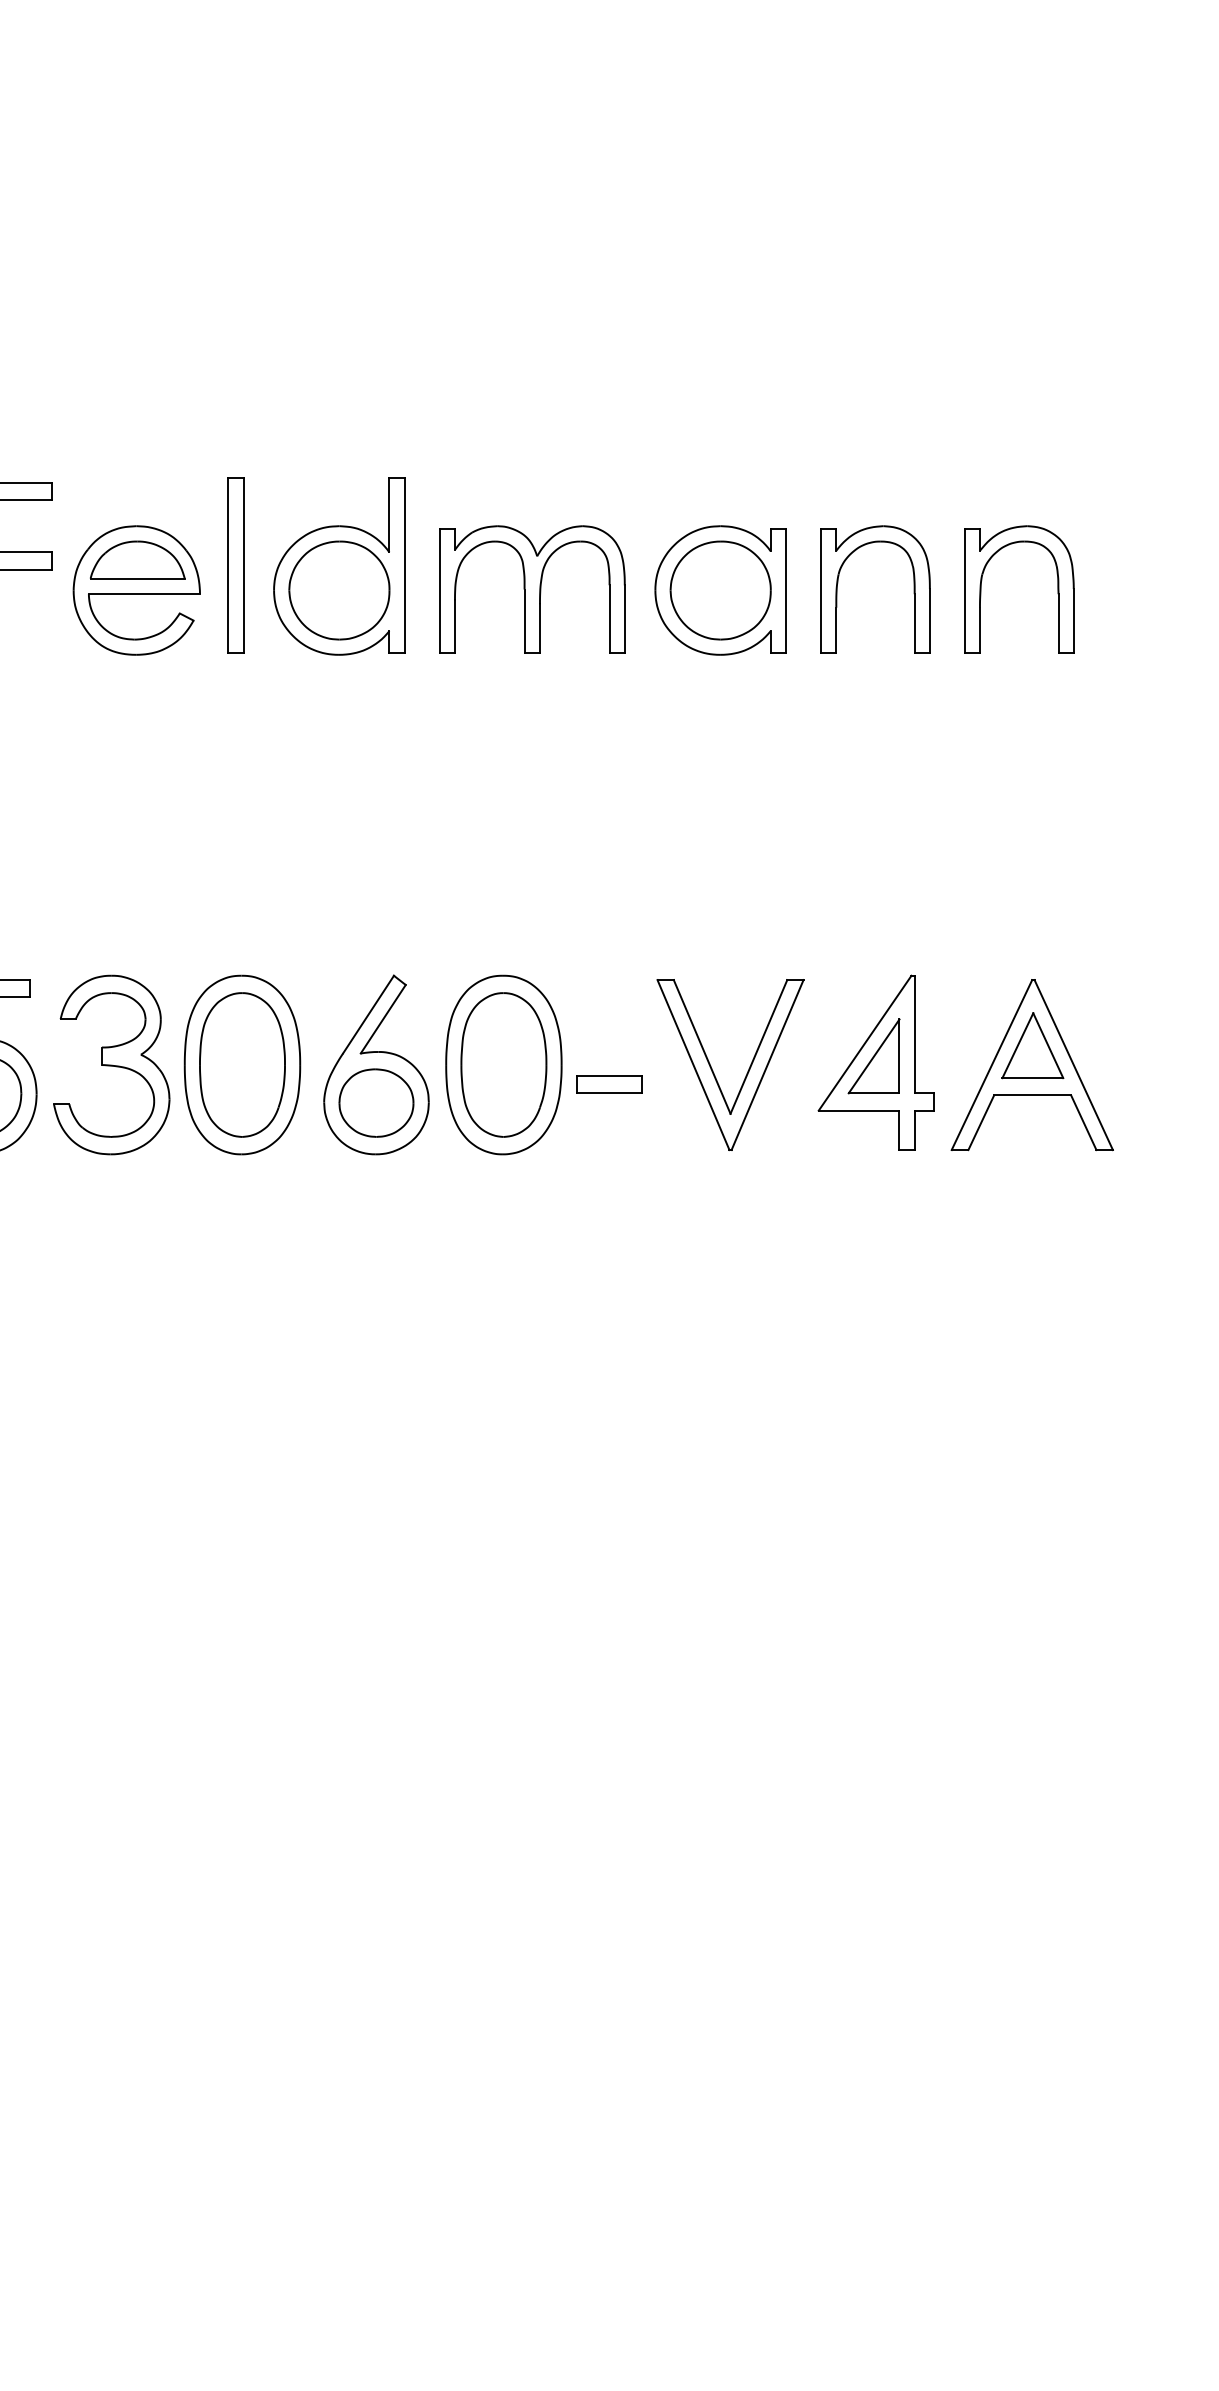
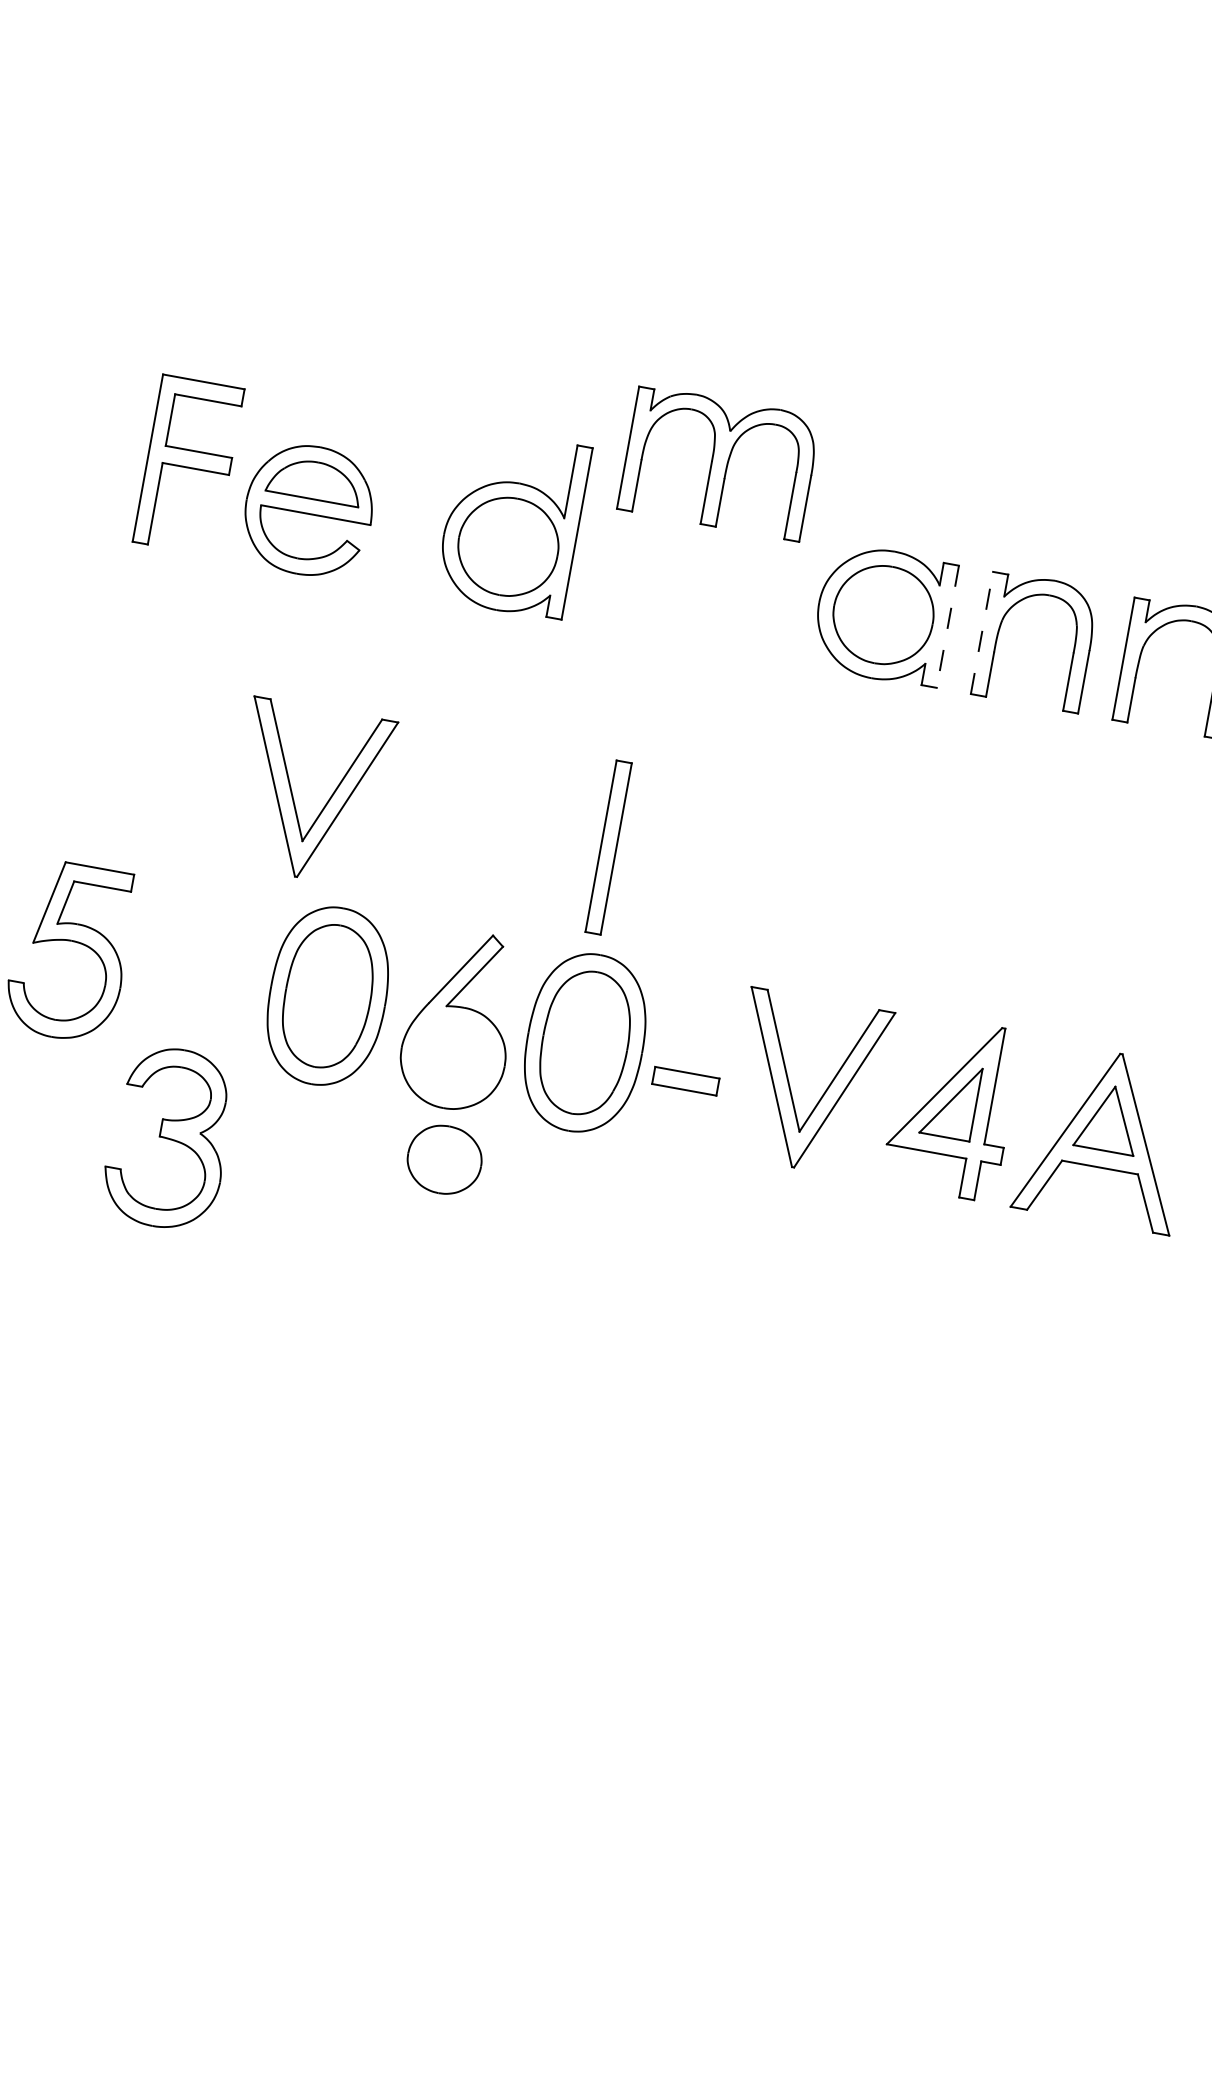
part: (235, 565) -> (608, 847), moved
part: (532, 589) -> (719, 463), moved
line: (820, 590) -> (981, 632), solid -> dashed
line: (786, 591) -> (947, 627), solid -> dashed
part: (172, 873) -> (293, 795), added
part: (111, 1064) -> (169, 1137), moved
part: (376, 1102) -> (444, 1159), moved

